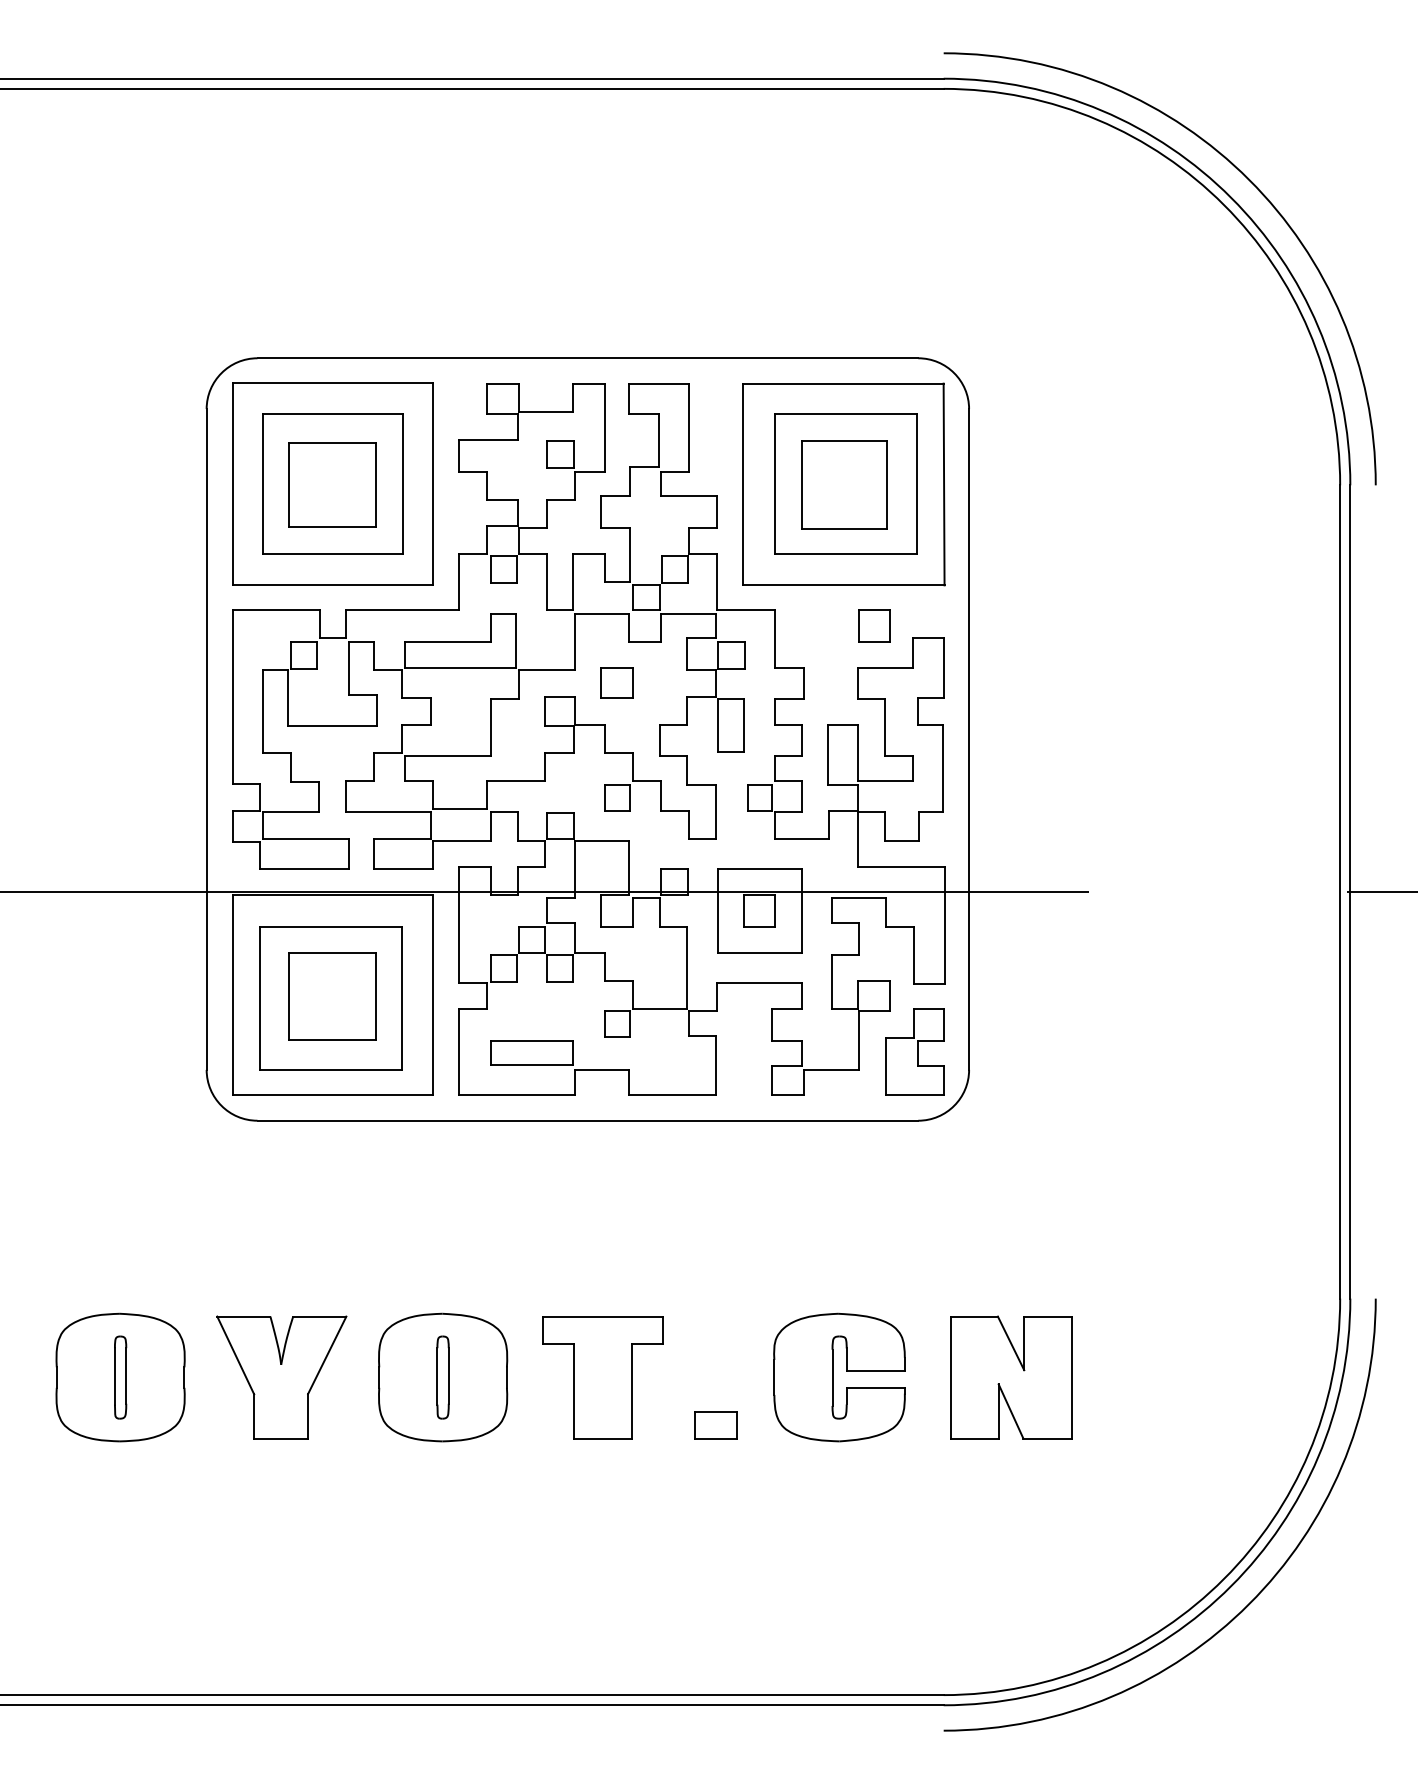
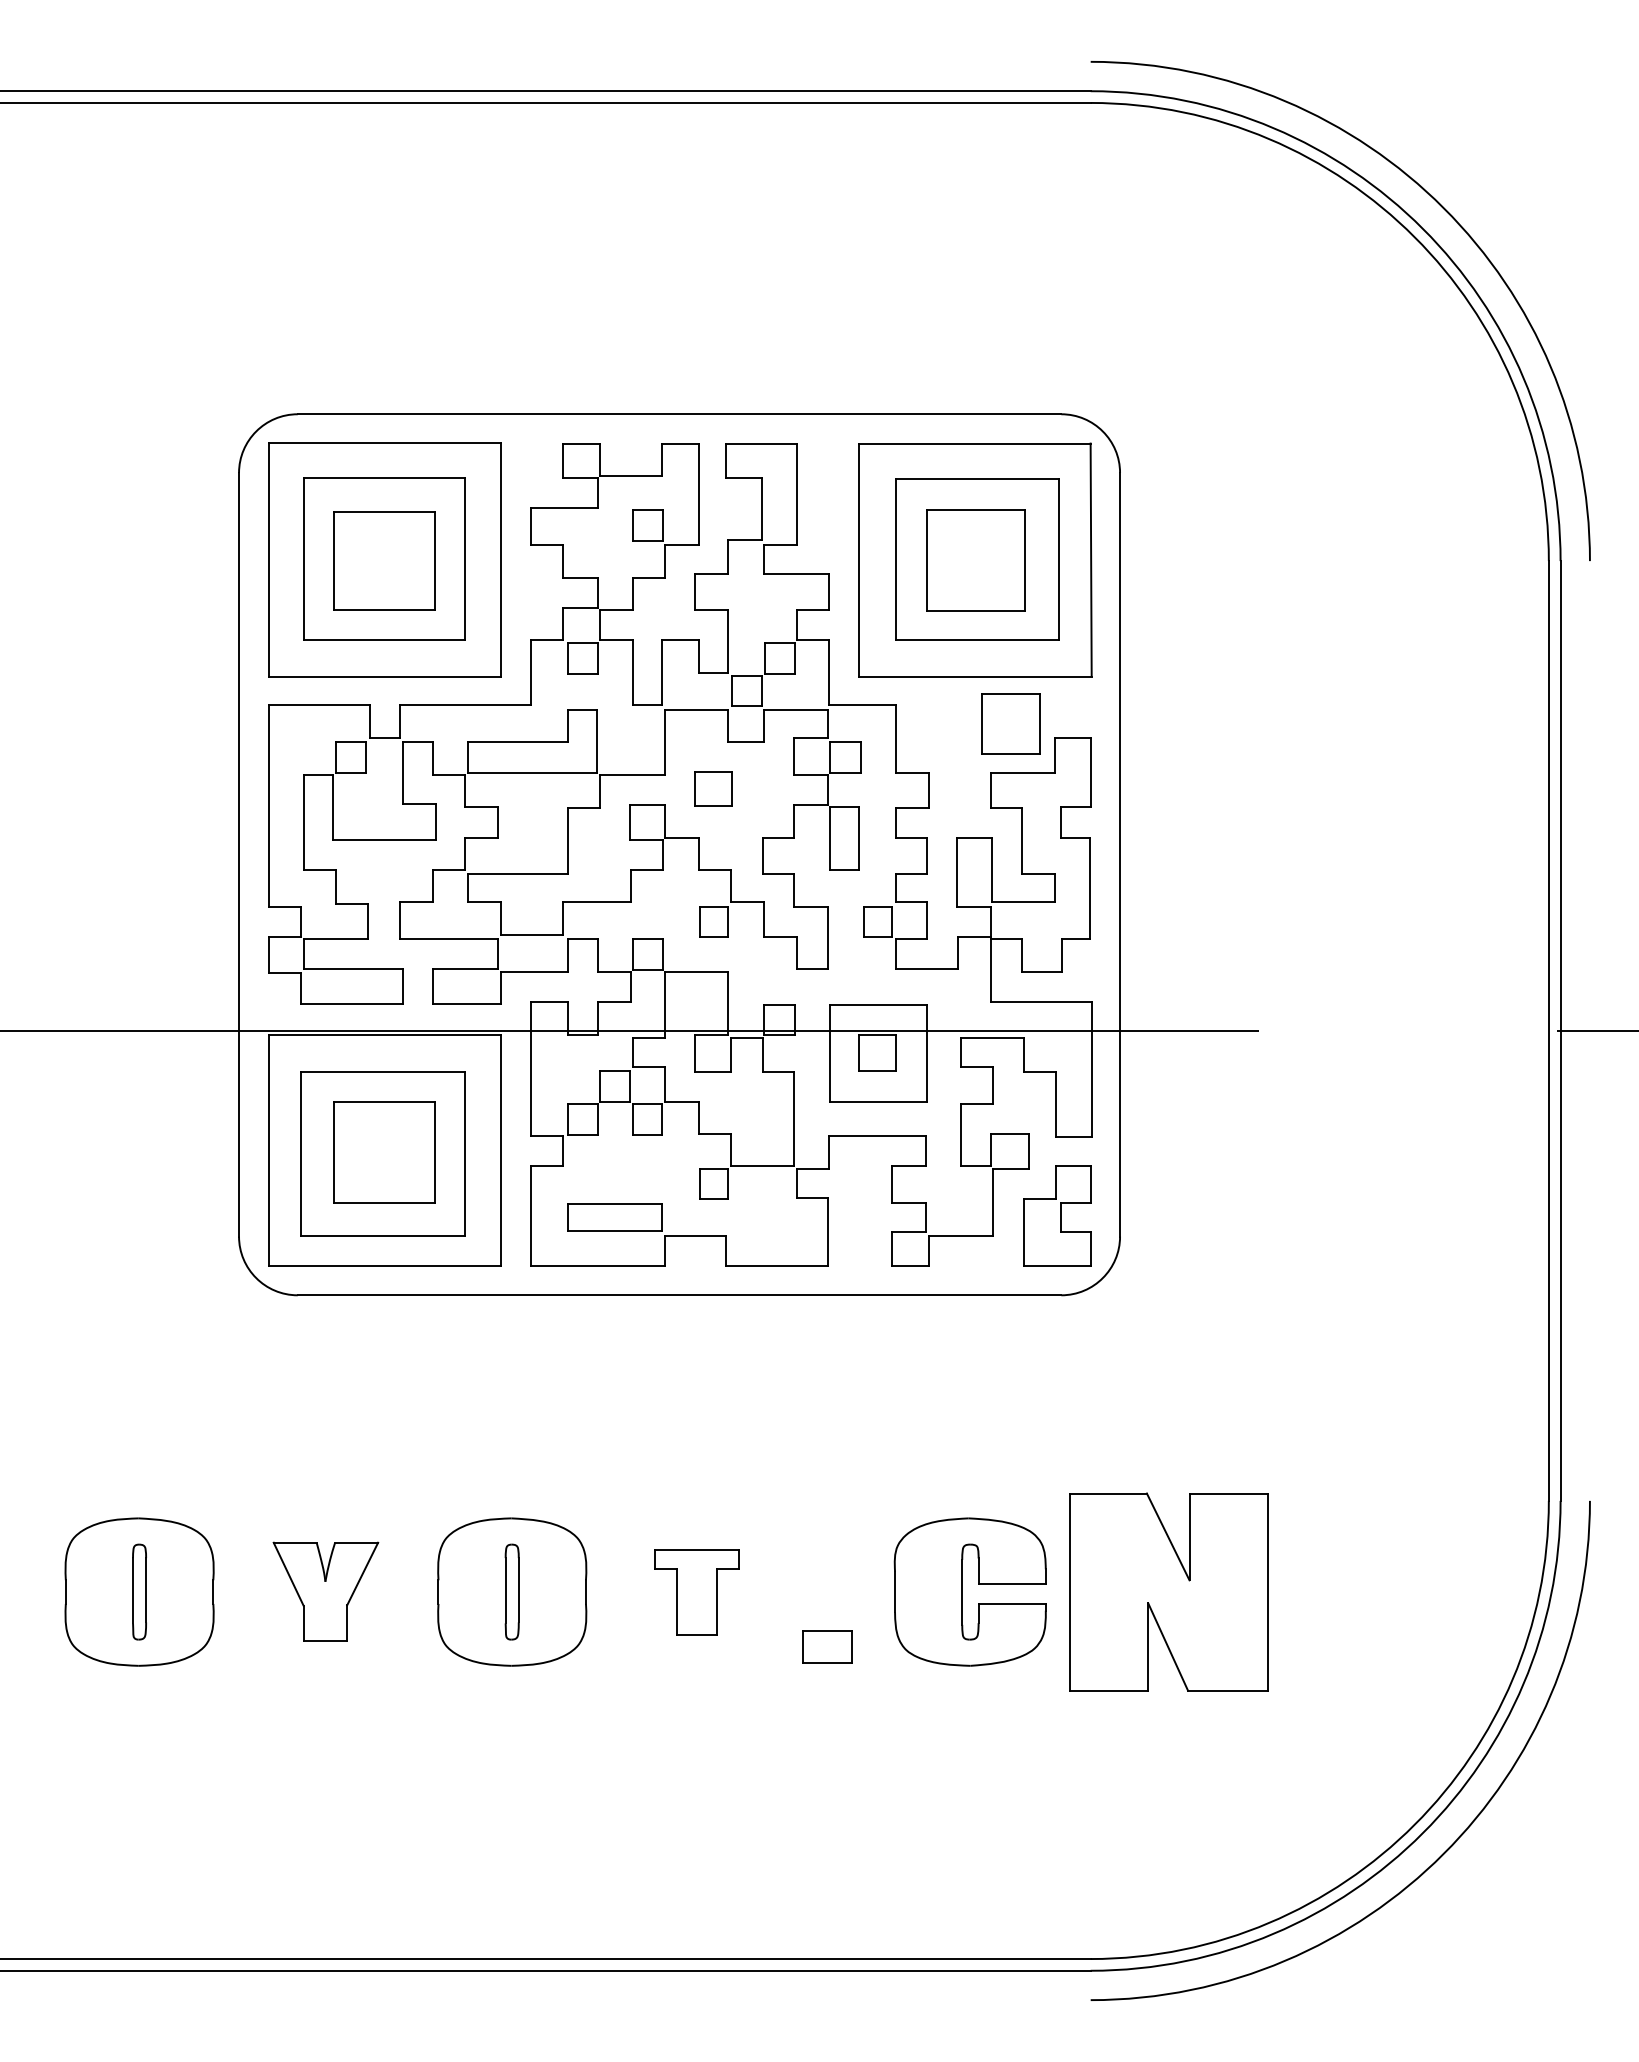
part: (874, 625) -> (1010, 723), size x1.6
part: (281, 1377) -> (325, 1591), size x0.7
part: (602, 1377) -> (696, 1592), size x0.6
part: (1011, 1377) -> (1169, 1591), size x1.4

